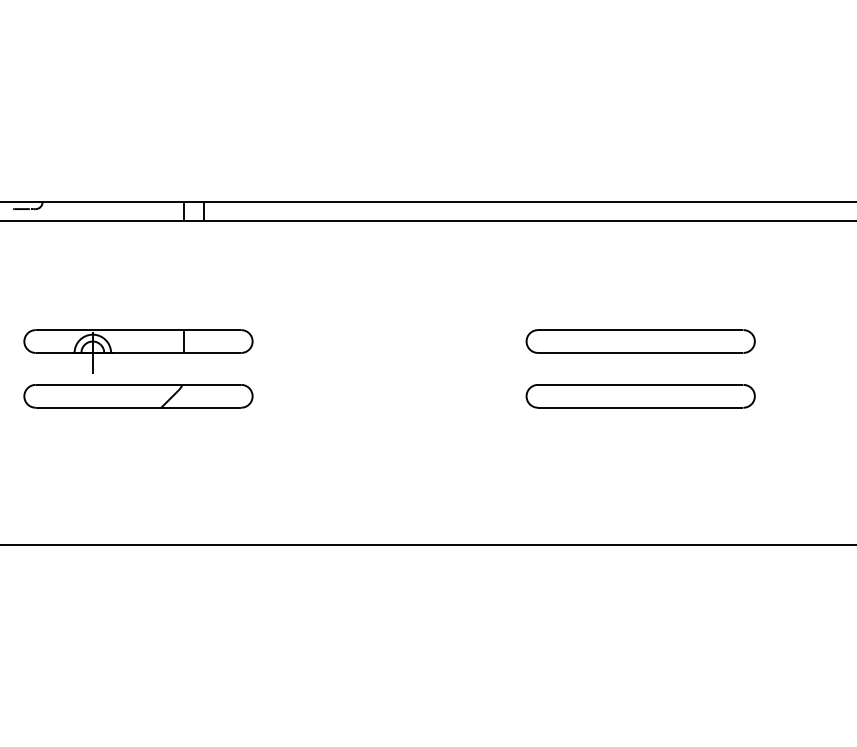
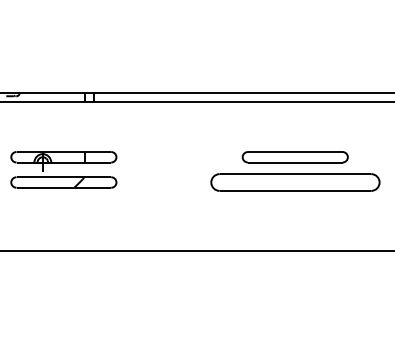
part: (639, 396) -> (294, 182), size x1.6

